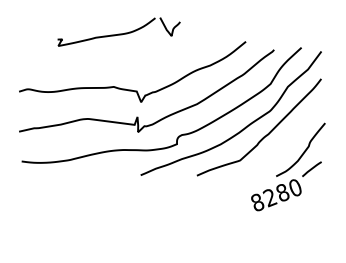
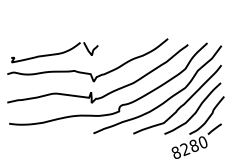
part: (118, 31) -> (54, 52), moved
curve: (286, 141) -> (196, 109), added

